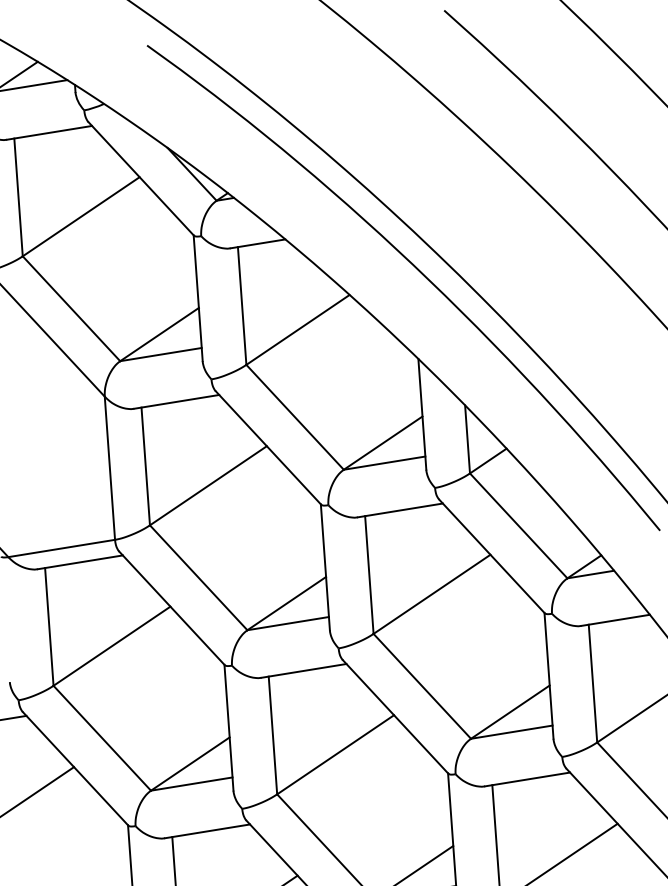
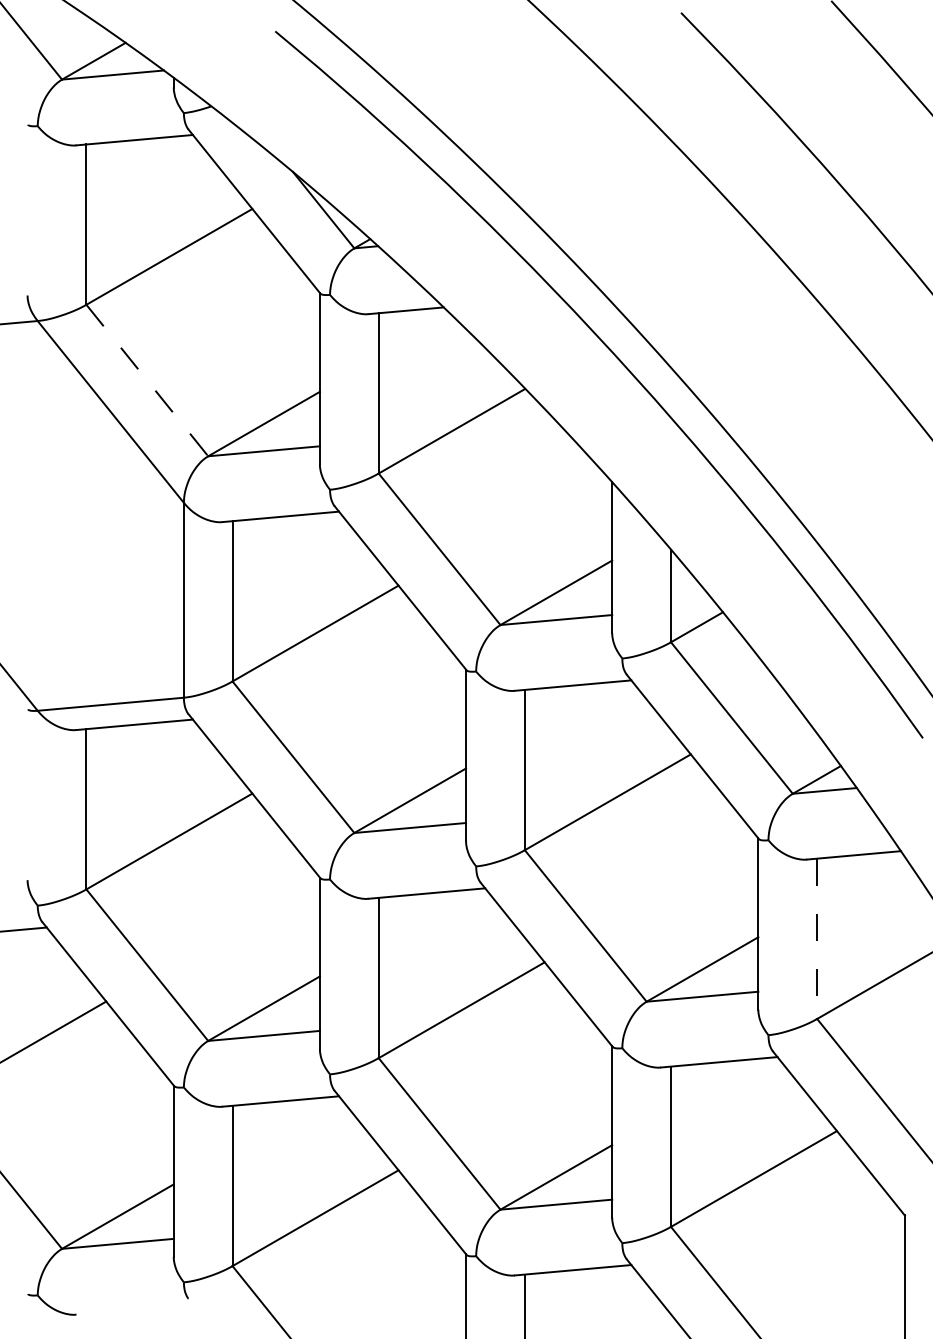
line: (71, 308) -> (147, 380), solid -> dashed
line: (593, 684) -> (817, 939), solid -> dashed

